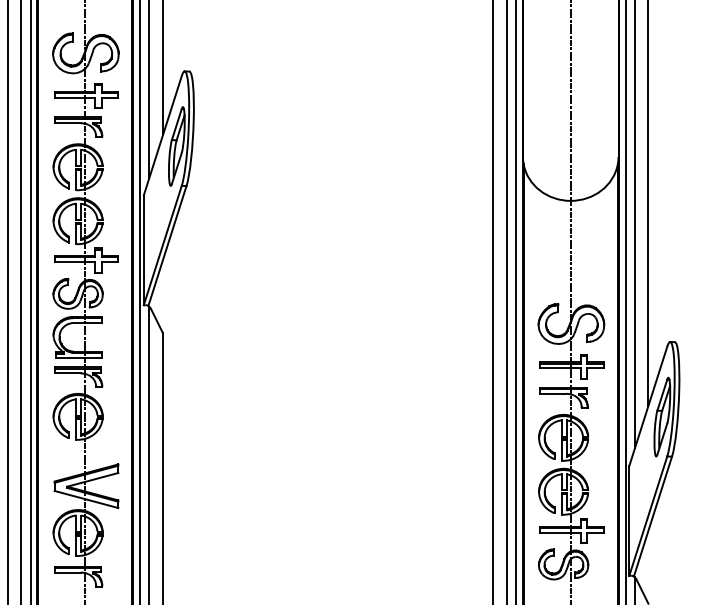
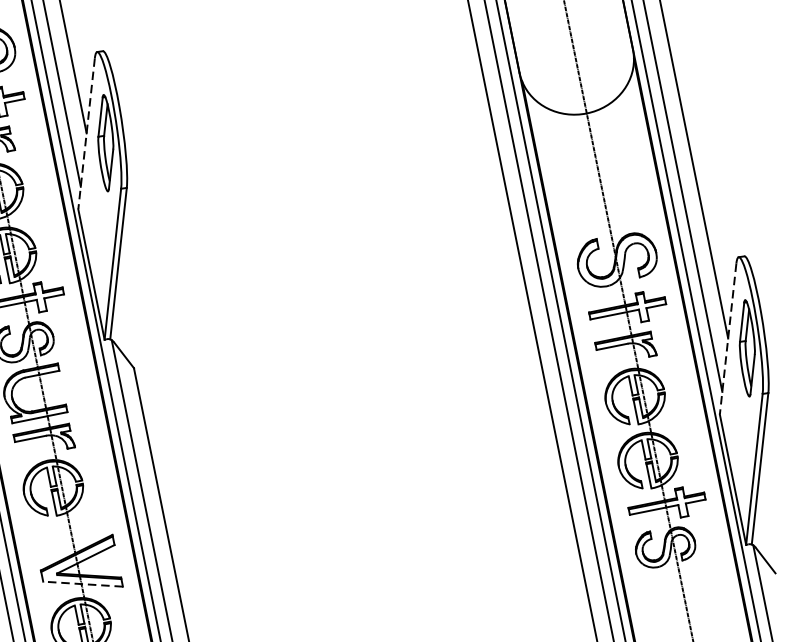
line: (162, 135) -> (86, 133), solid -> dashed
line: (648, 406) -> (728, 339), solid -> dashed
line: (86, 499) -> (83, 584), solid -> dashed

